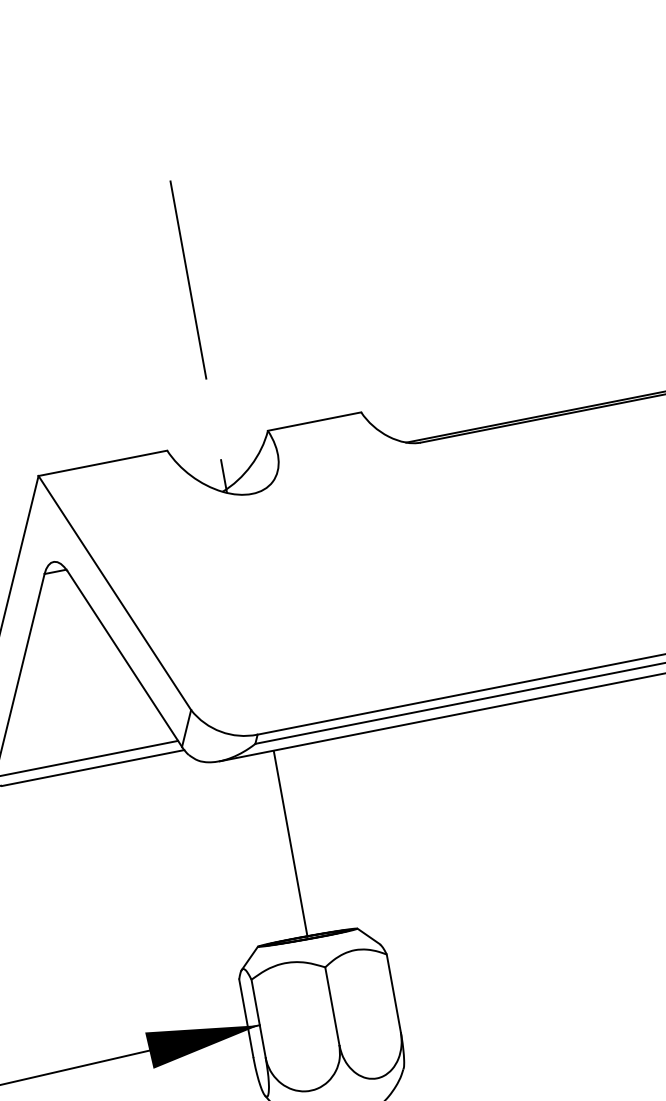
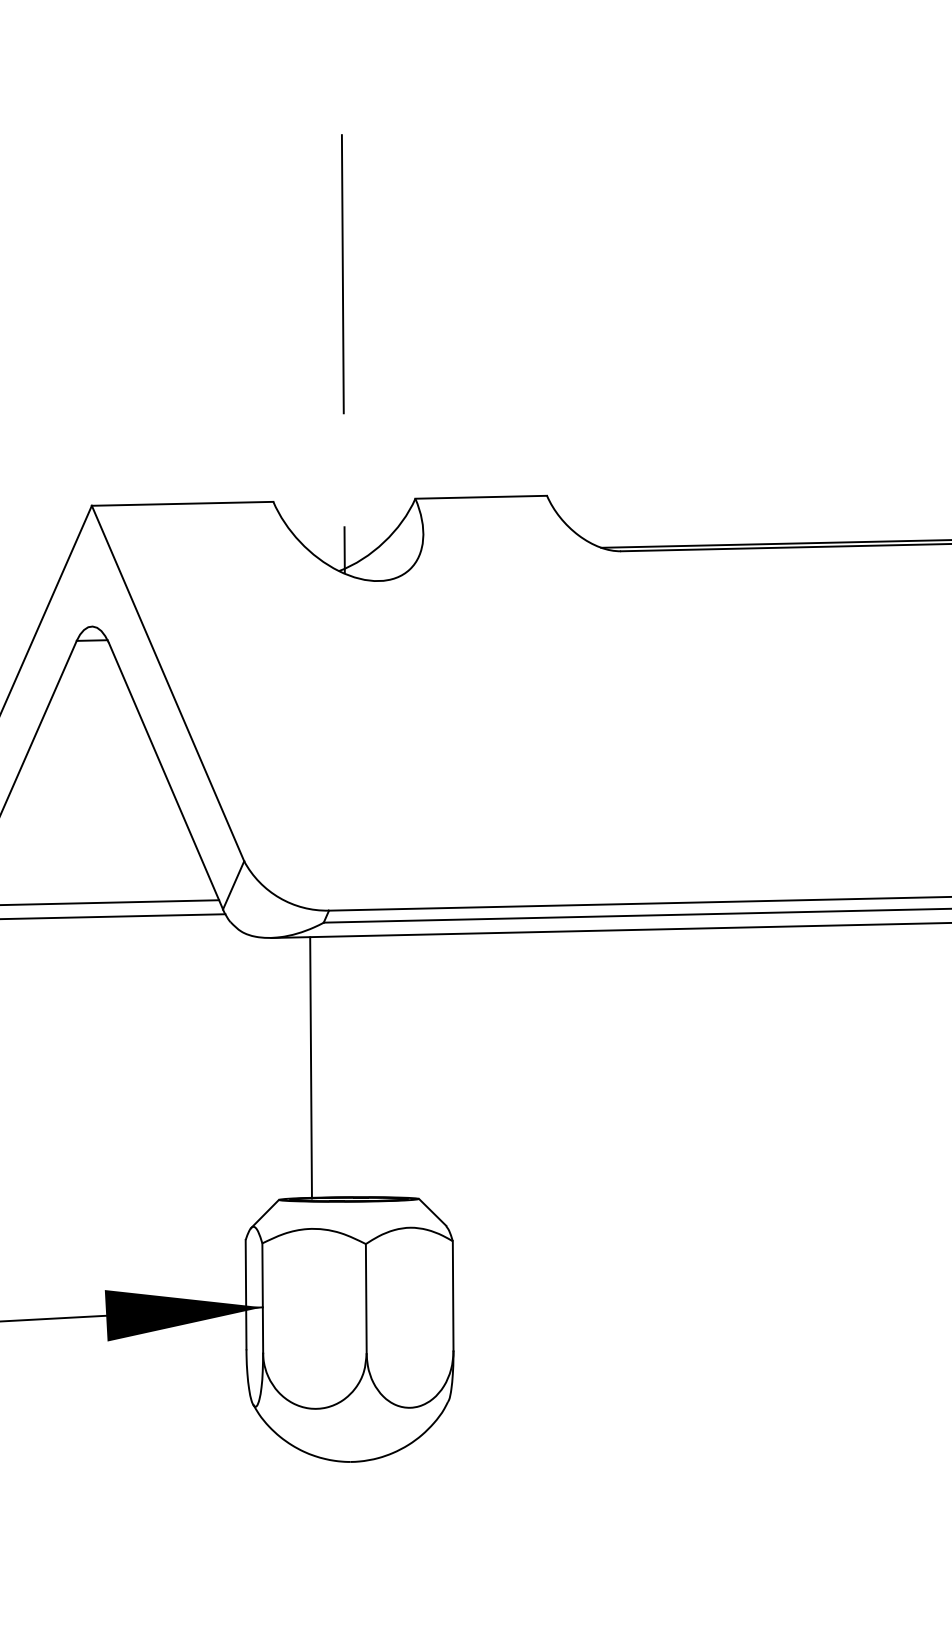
line: (290, 843) -> (310, 1067), moved

